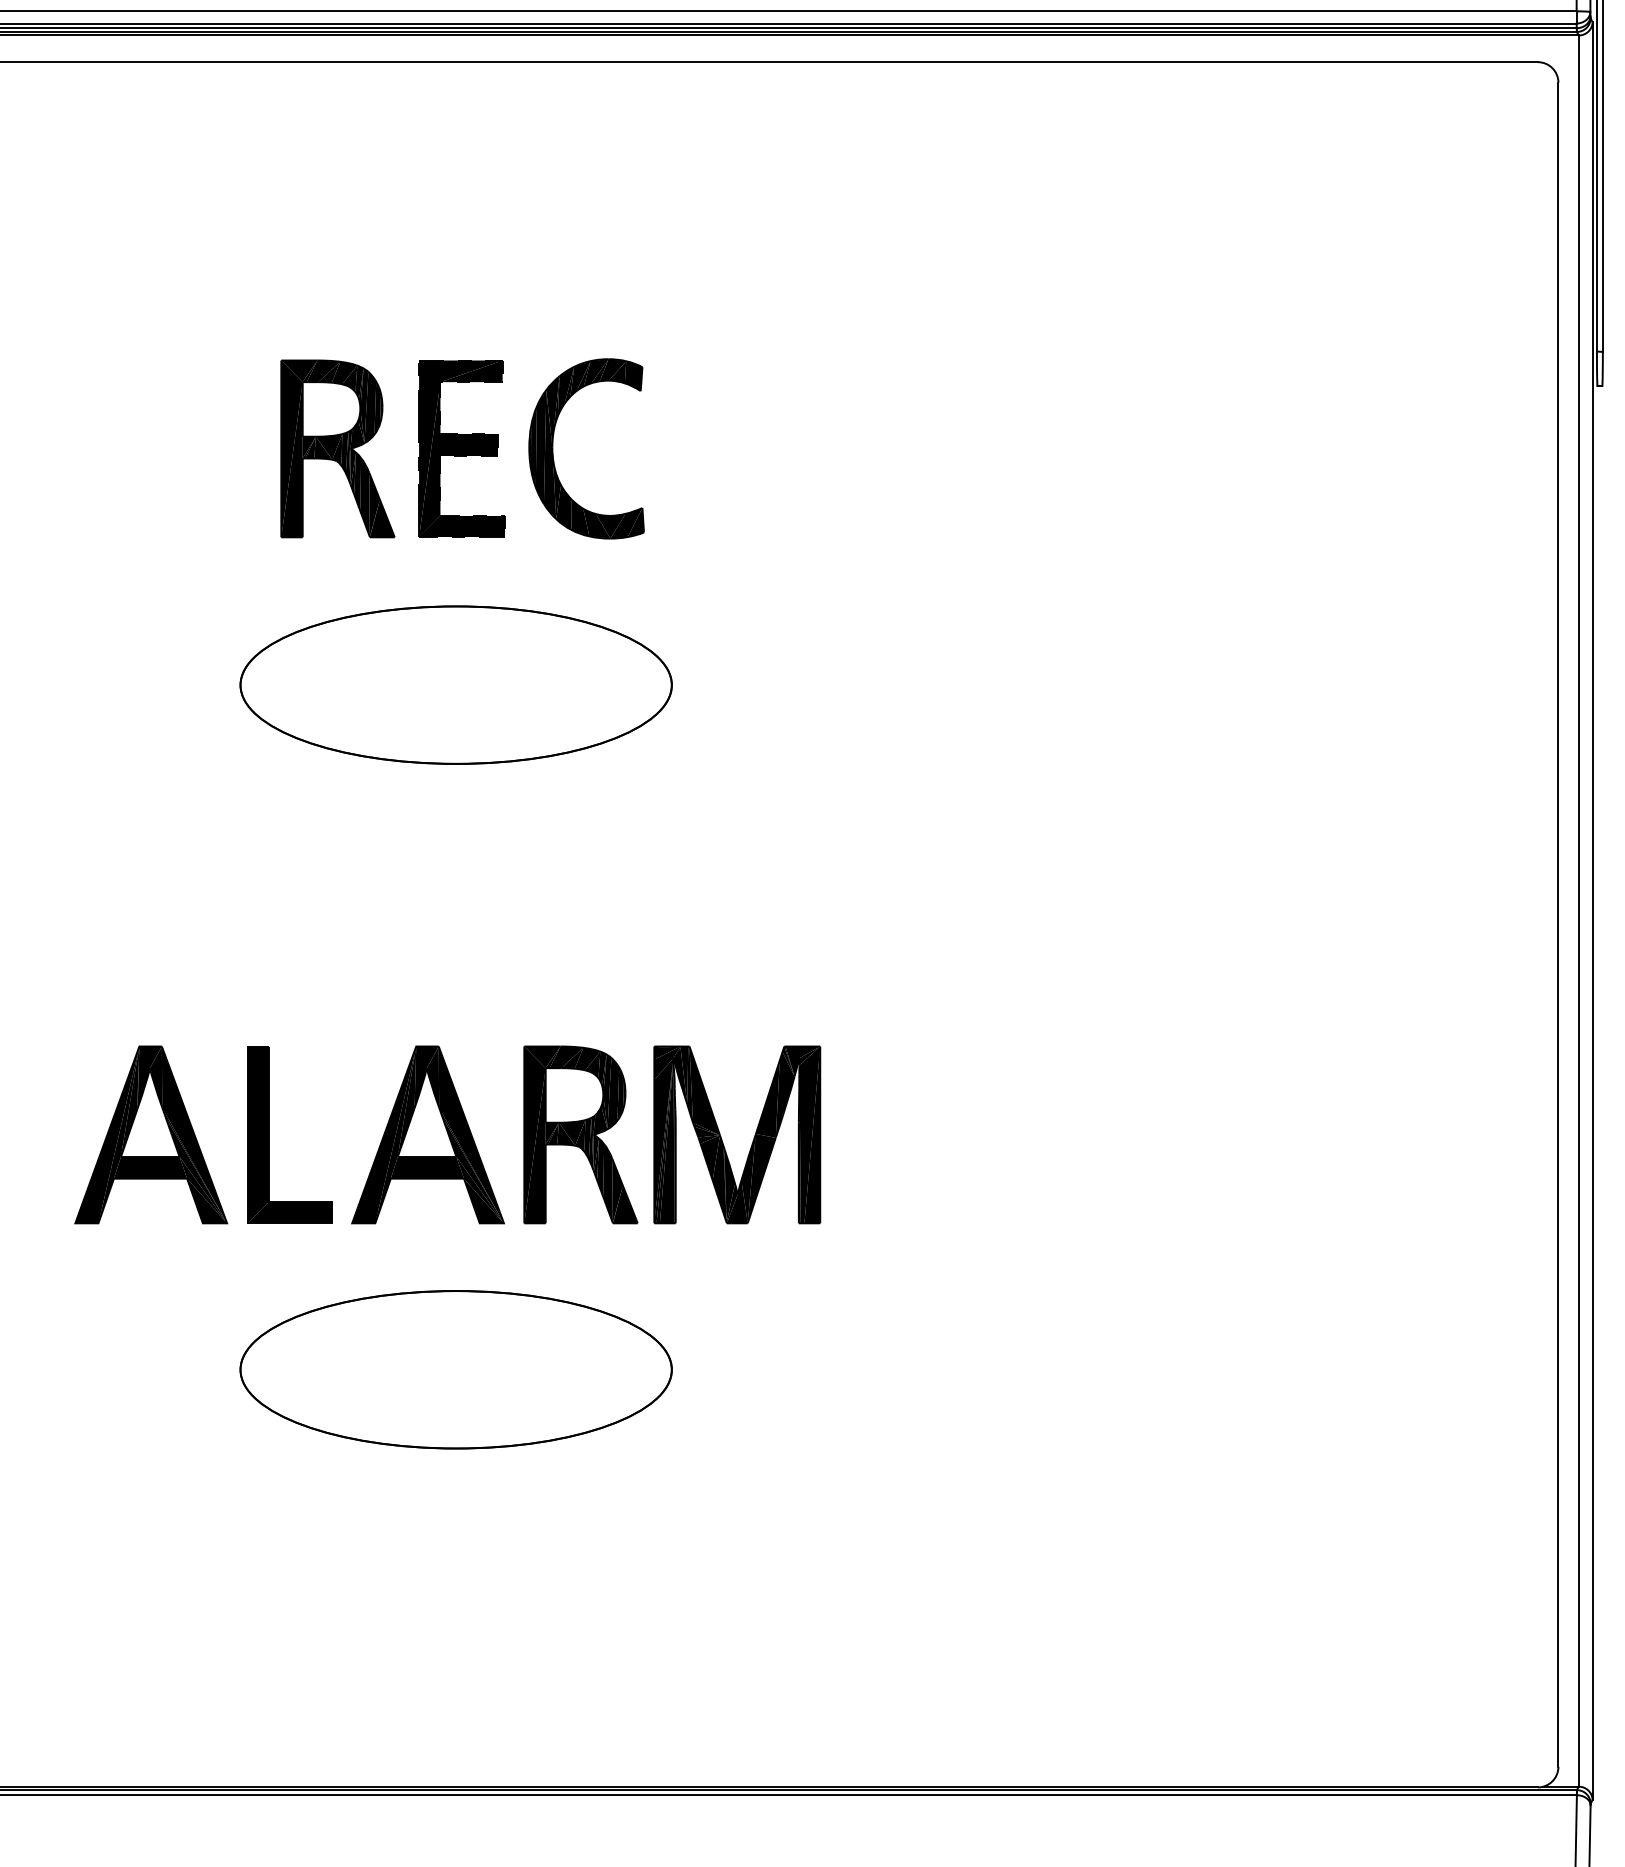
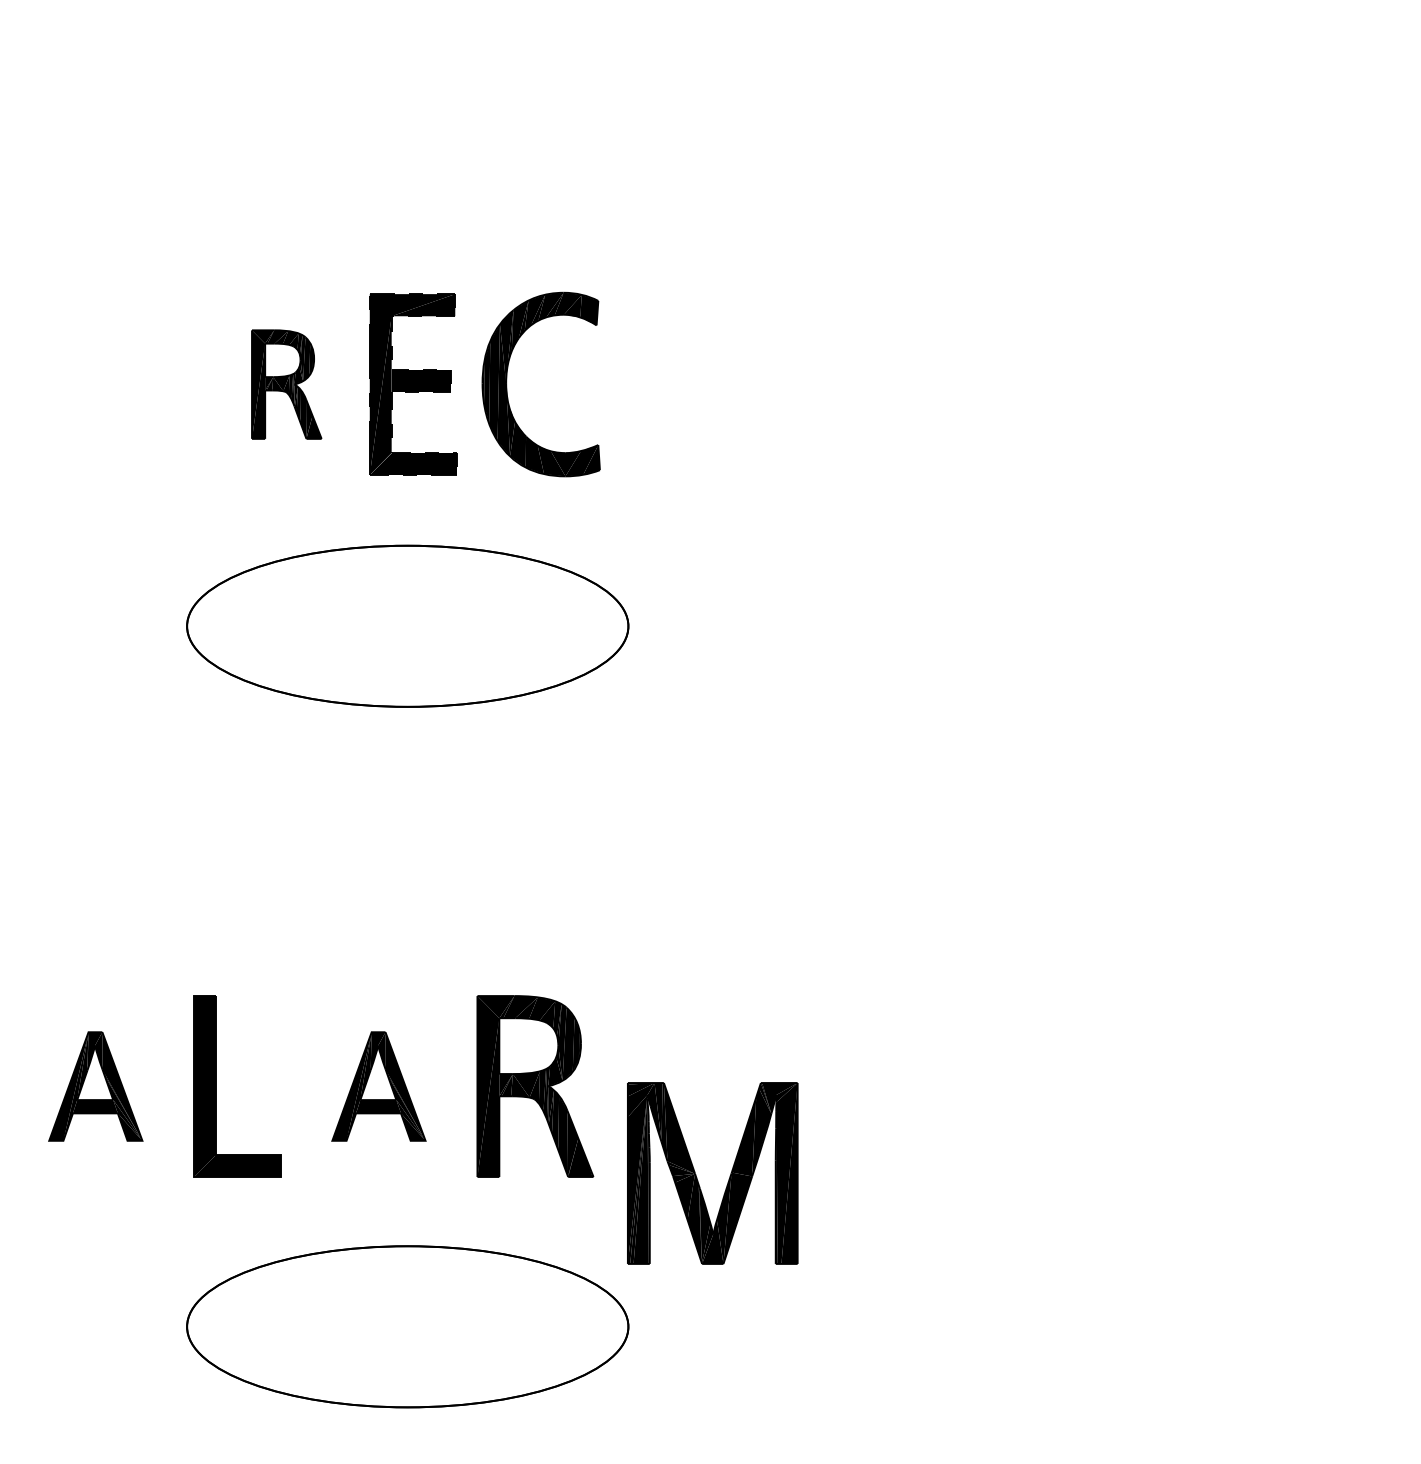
part: (337, 448) -> (286, 384), size x0.6
part: (151, 1134) -> (95, 1086), size x0.6
part: (427, 1134) -> (378, 1086), size x0.6
part: (722, 1139) -> (697, 1178), moved

